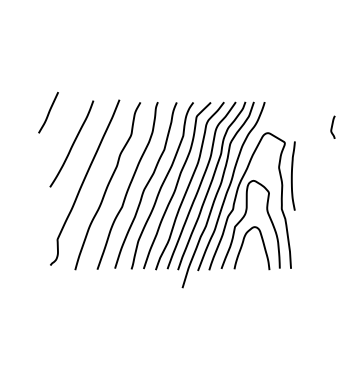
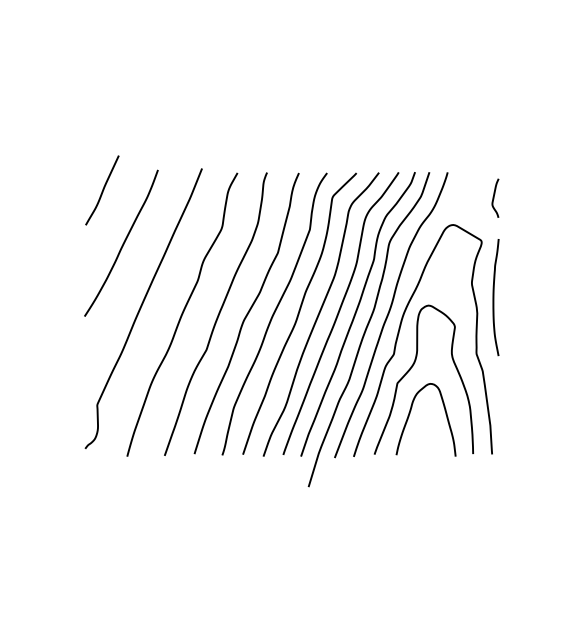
line: (48, 112) -> (102, 190), moved
curve: (332, 126) -> (494, 196), moved

